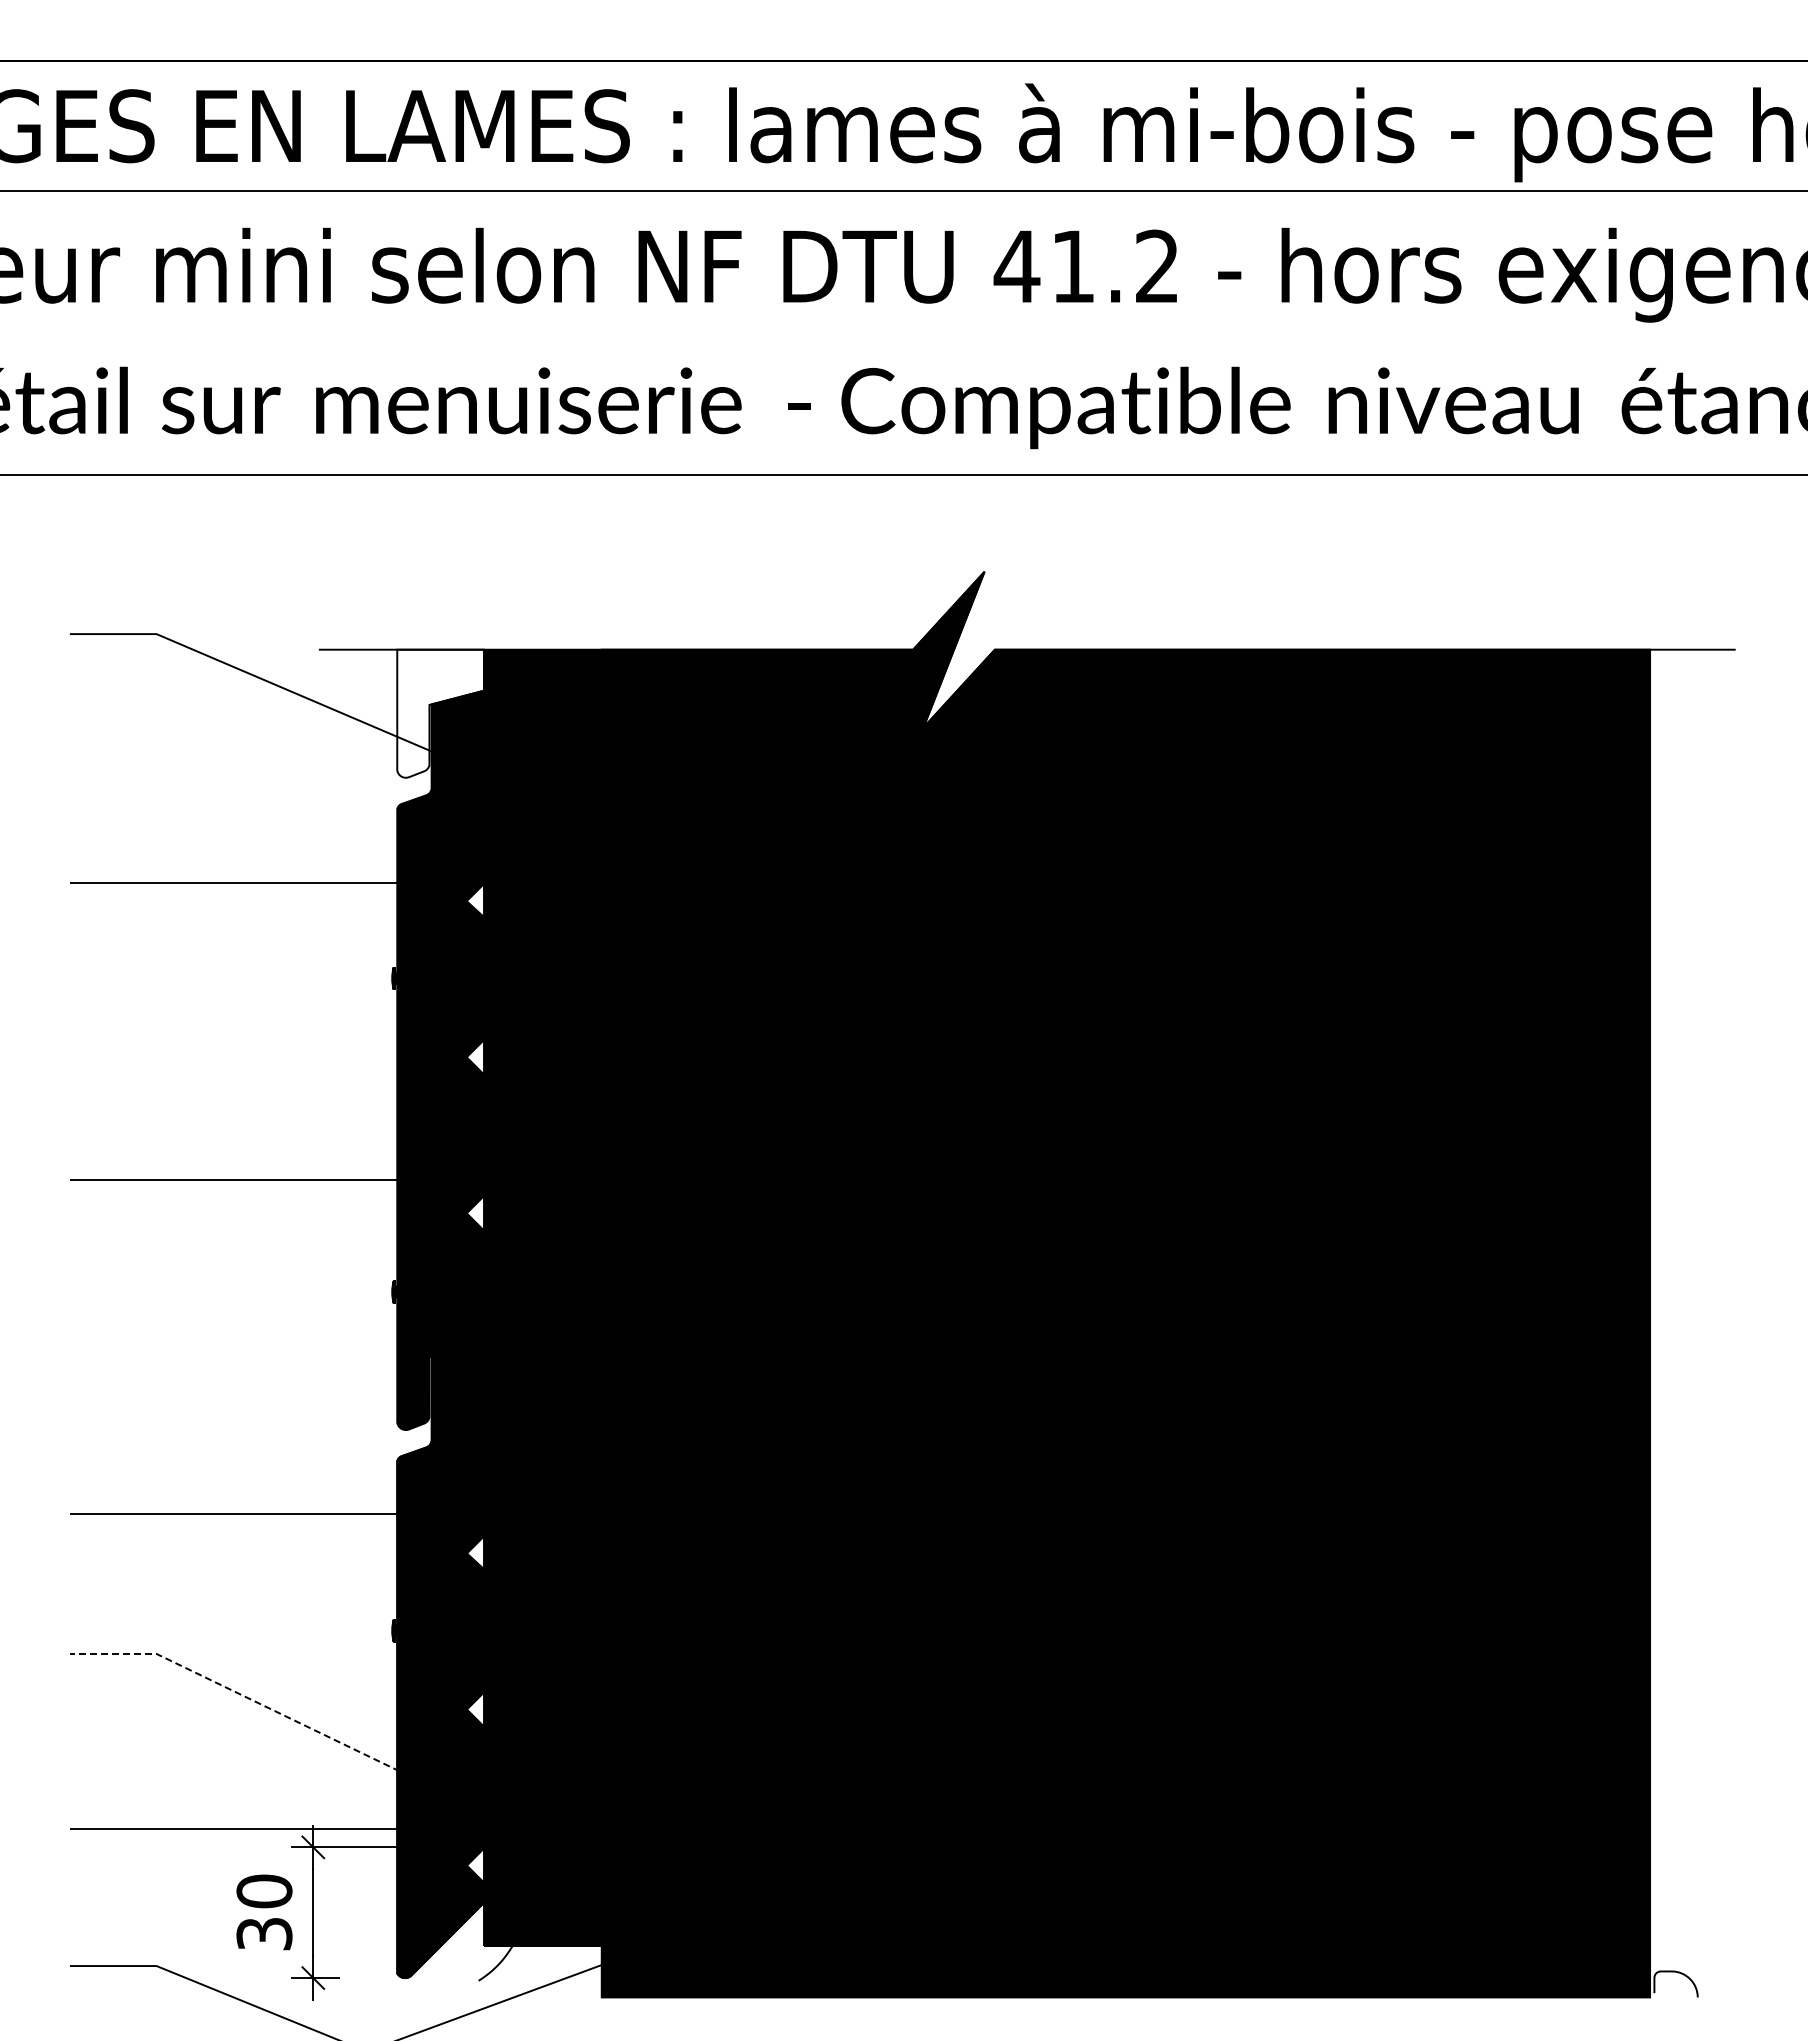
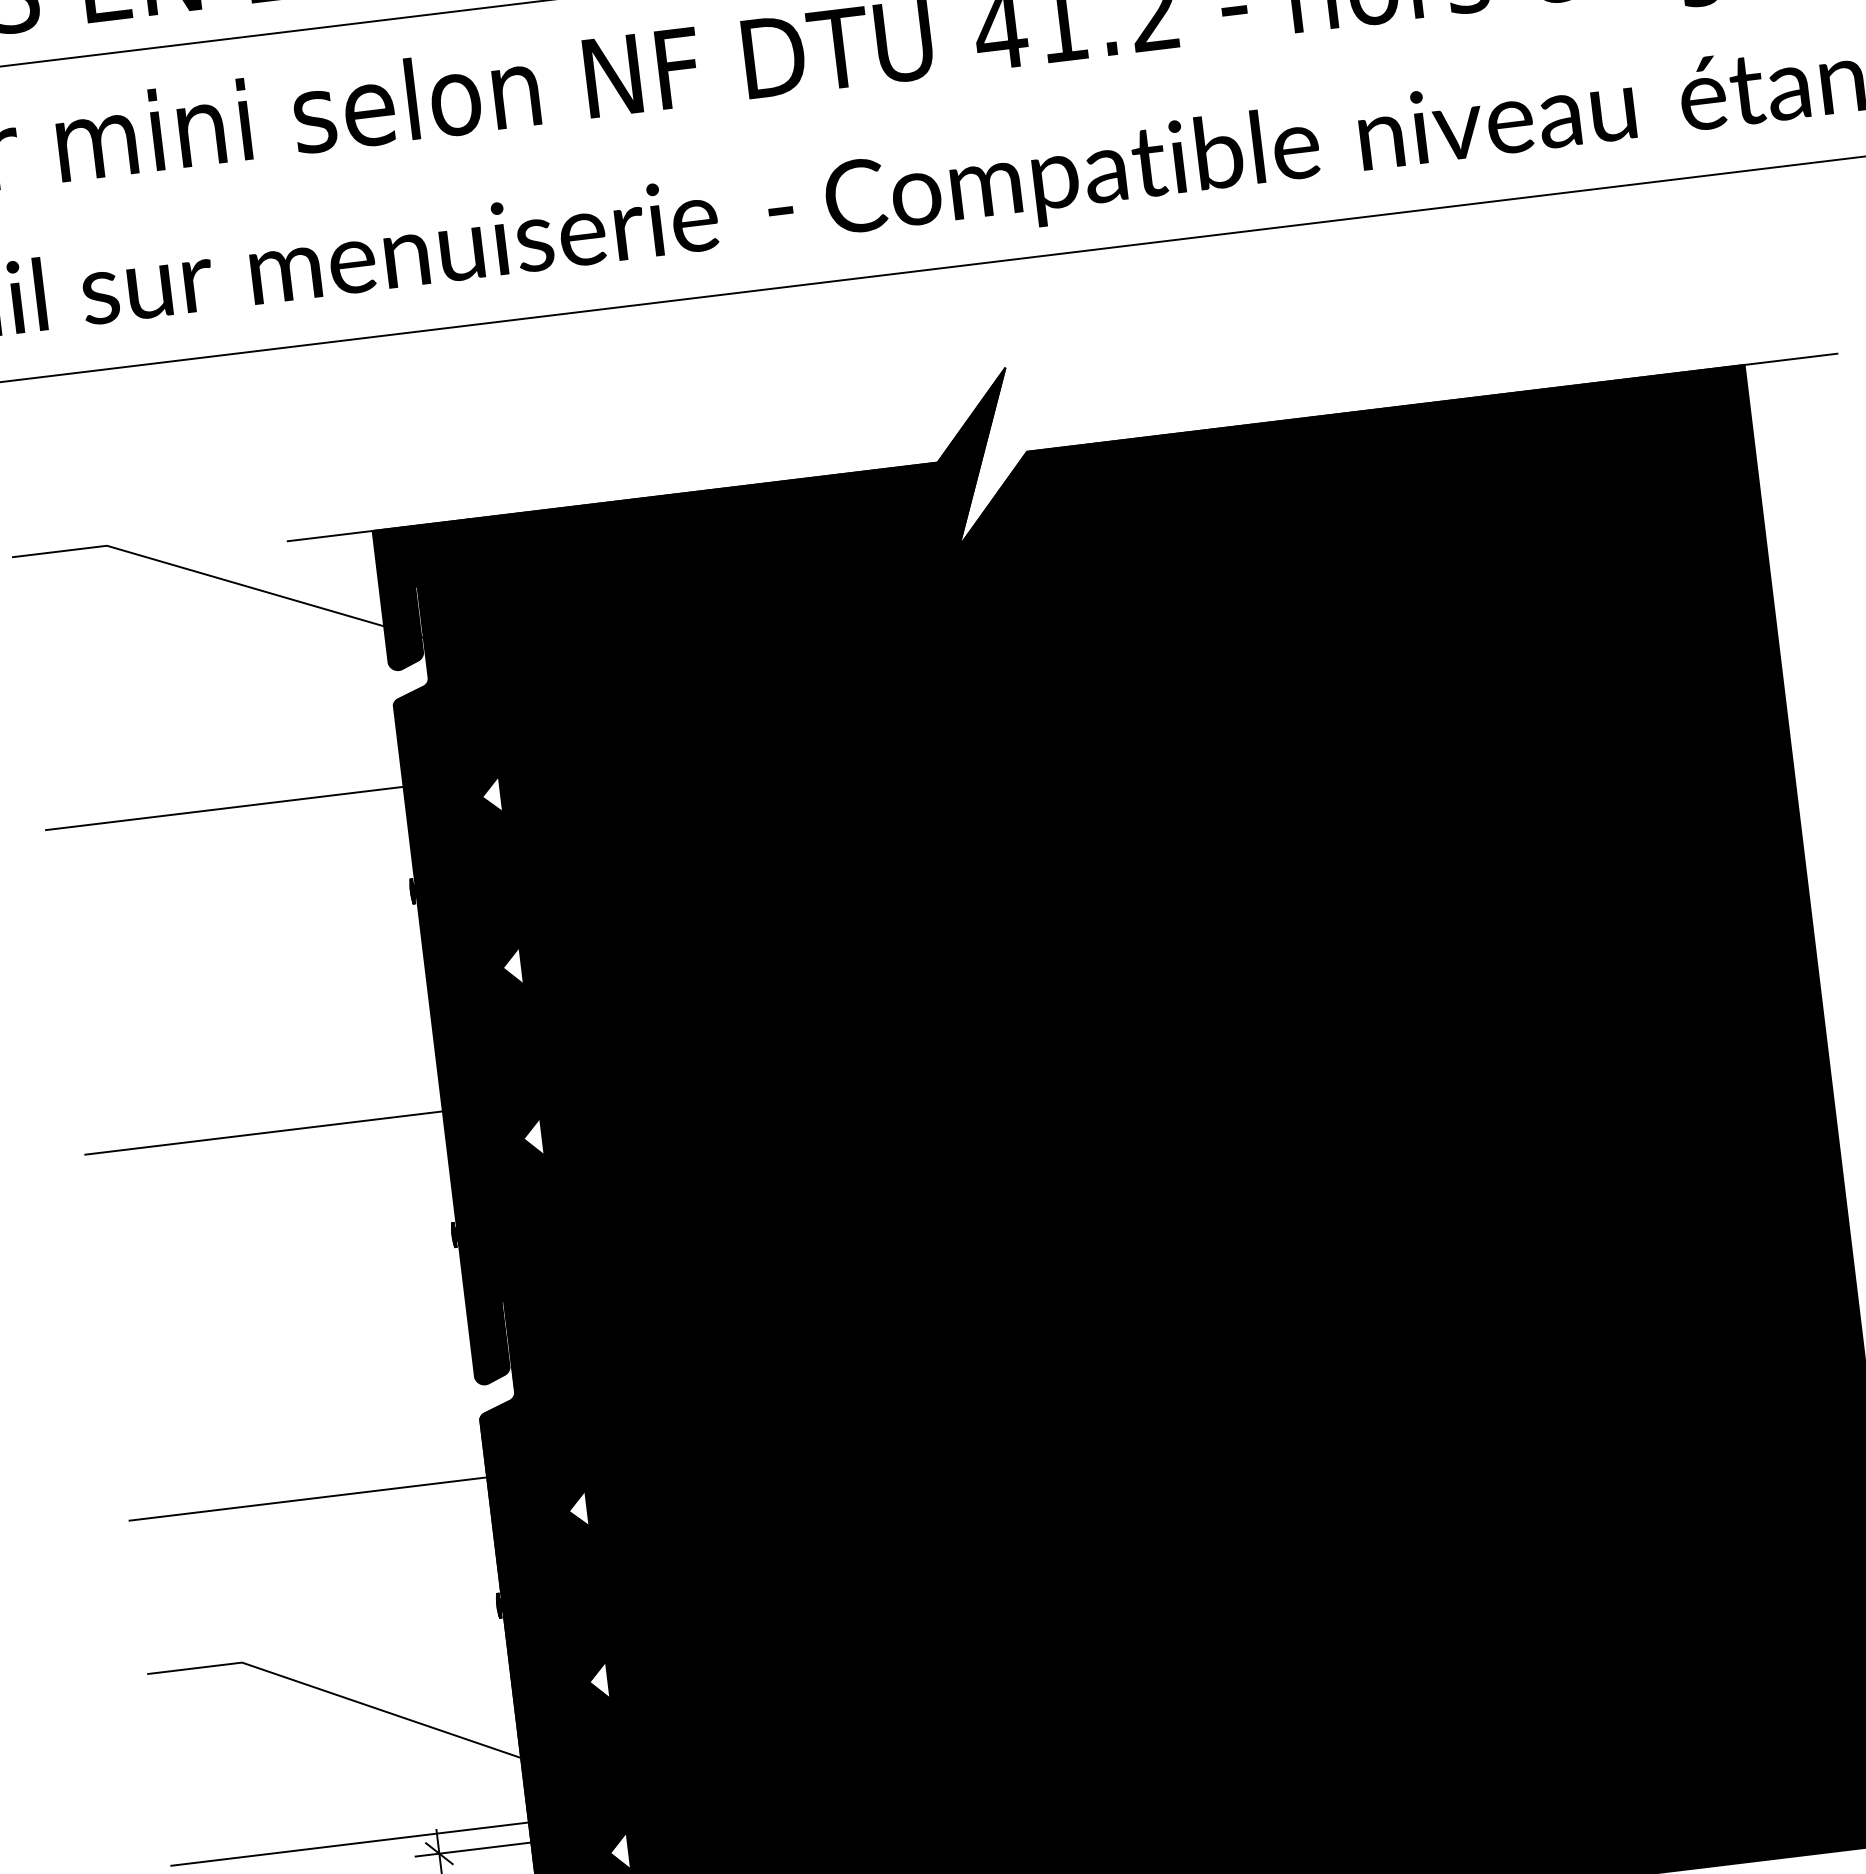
fill: (440, 713) -> (428, 595), added
line: (258, 1703) -> (360, 1703), dashed -> solid

